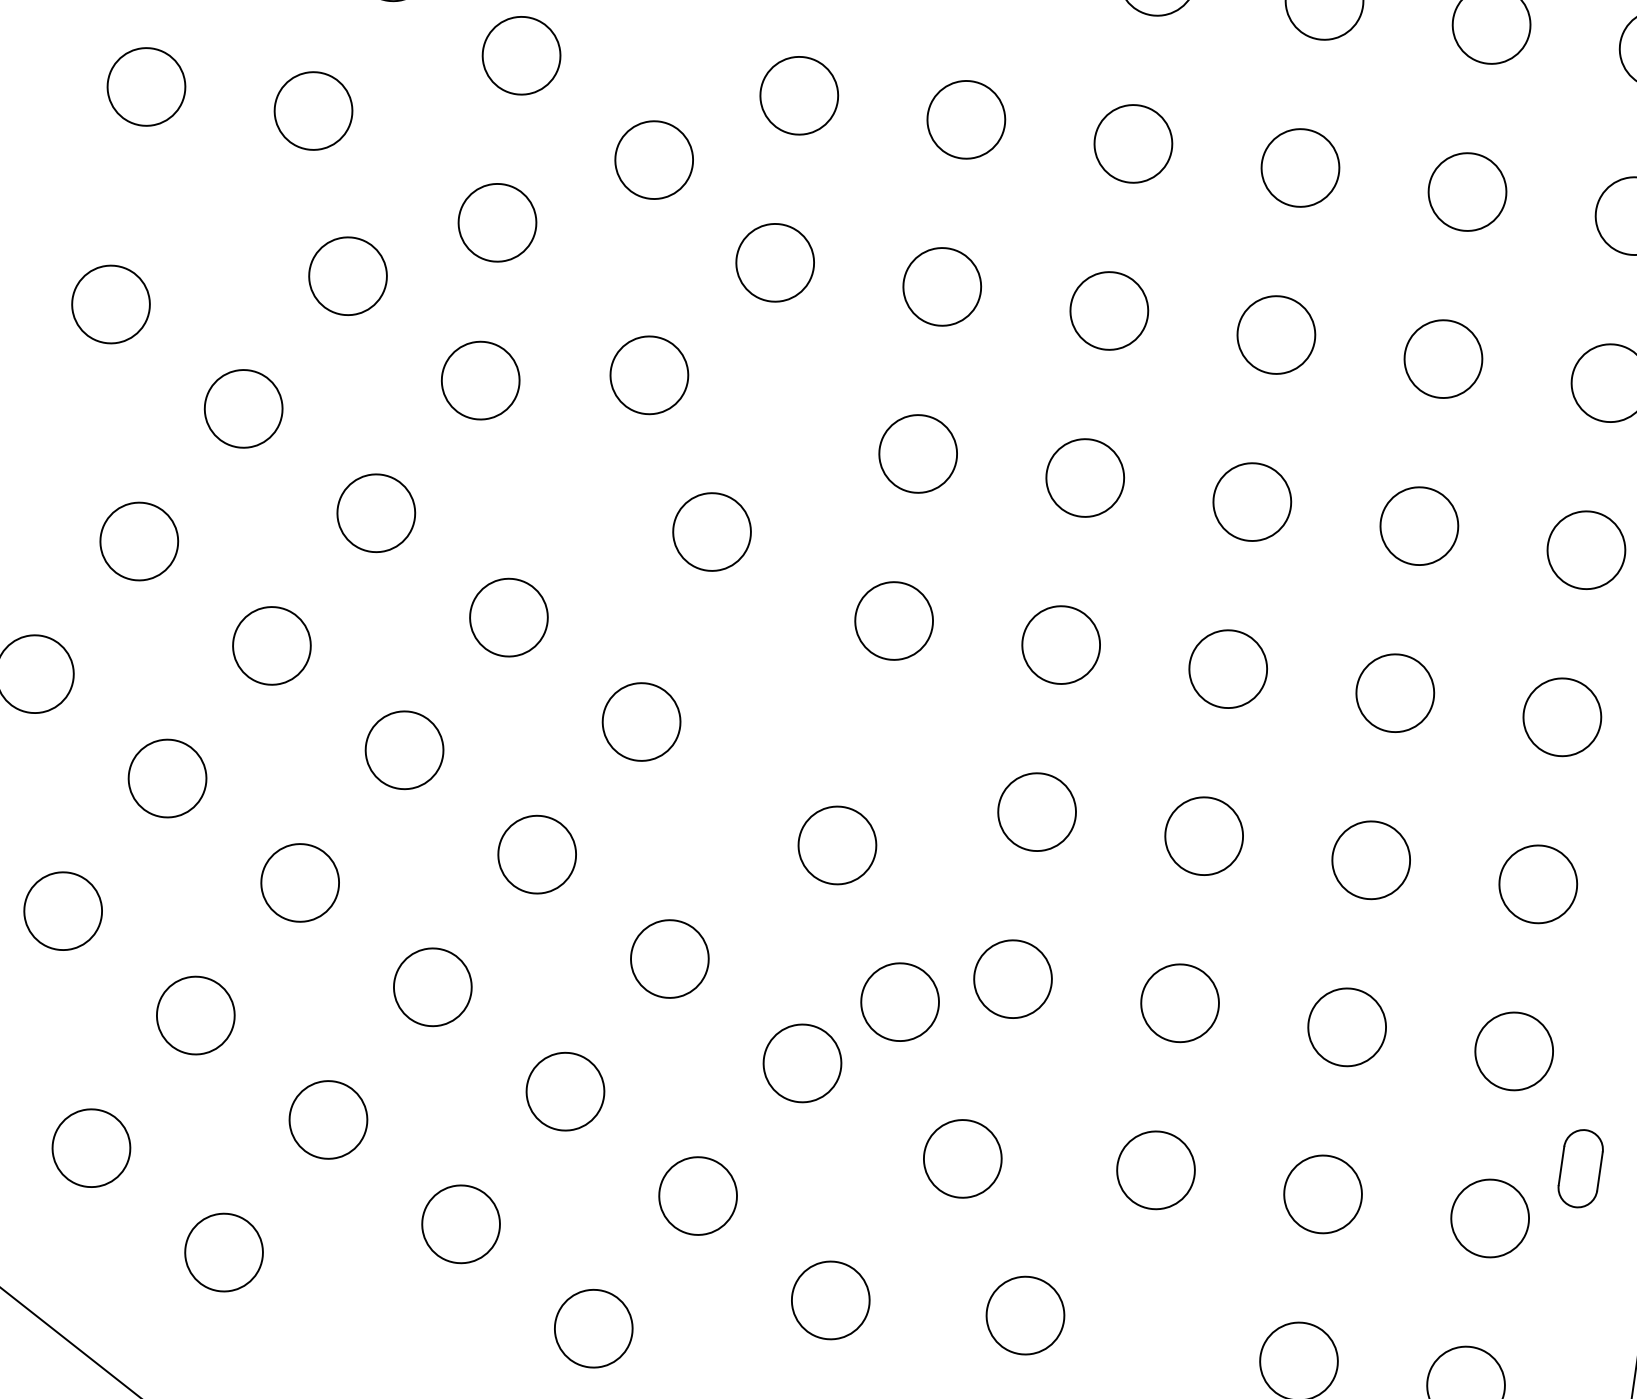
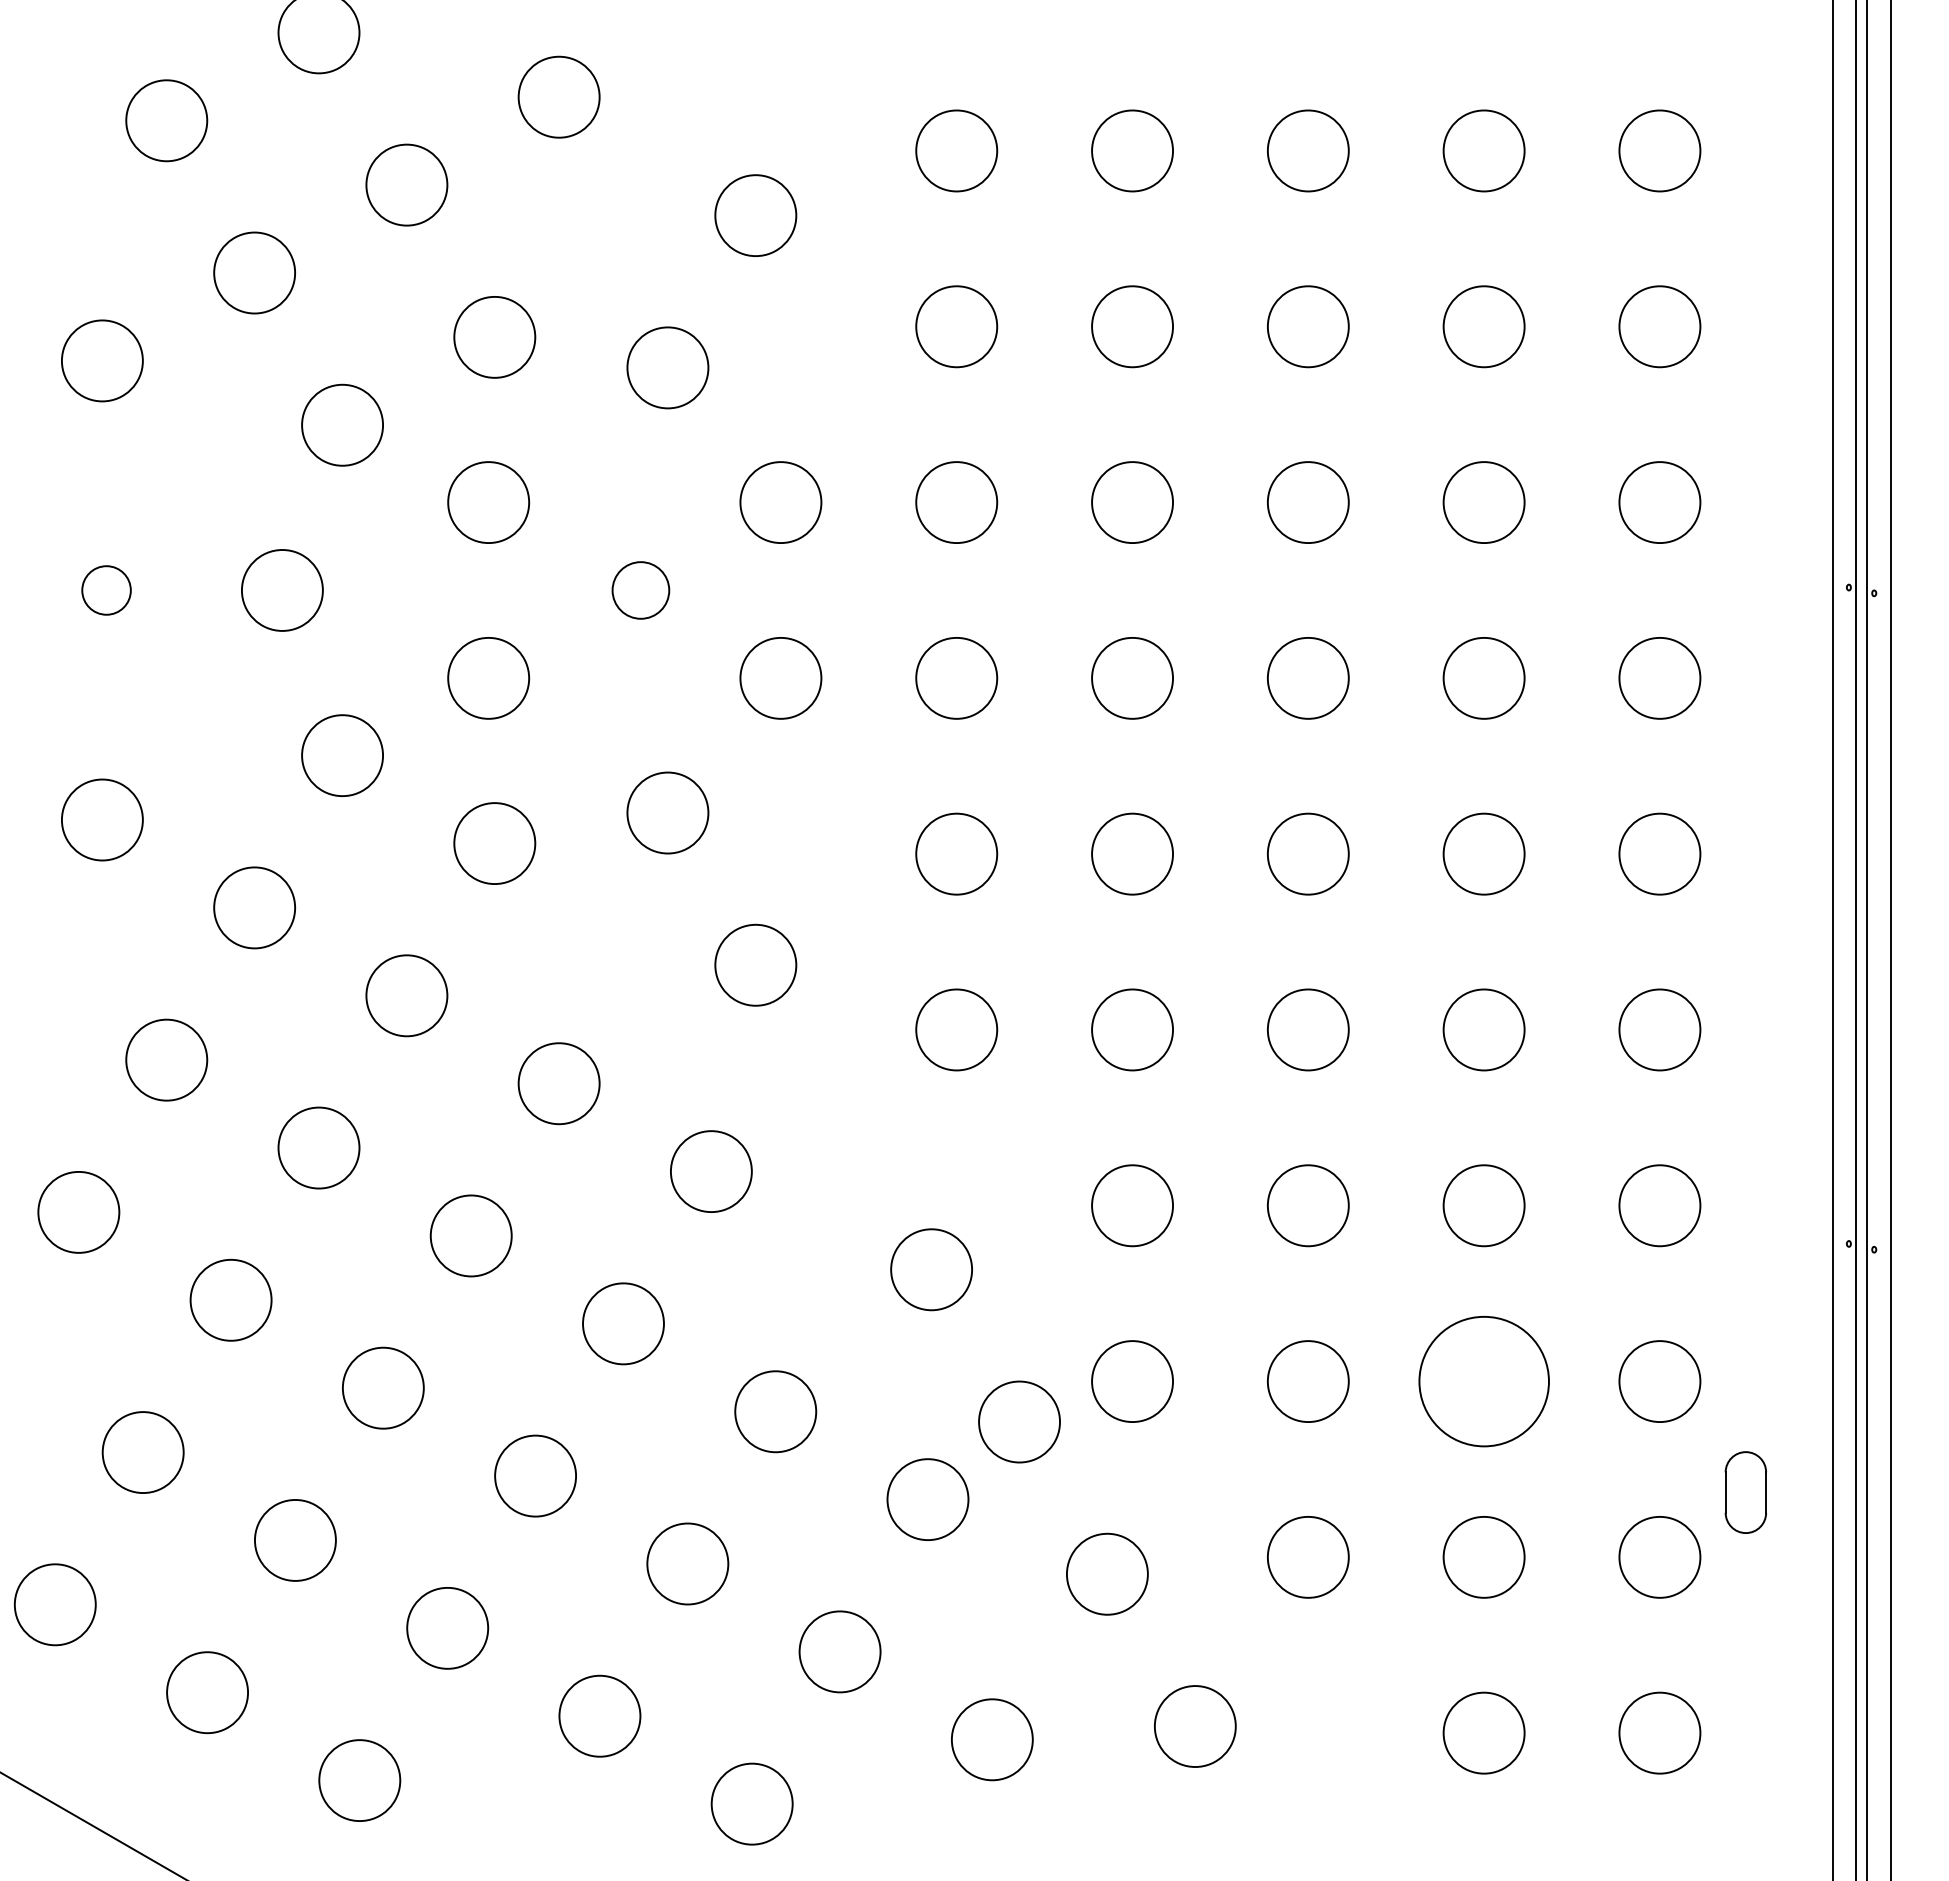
circle: (146, 86) -> (106, 590), size x0.6
circle: (653, 160) -> (640, 590), size x0.7
circle: (1346, 1027) -> (1483, 1381), size x1.6

